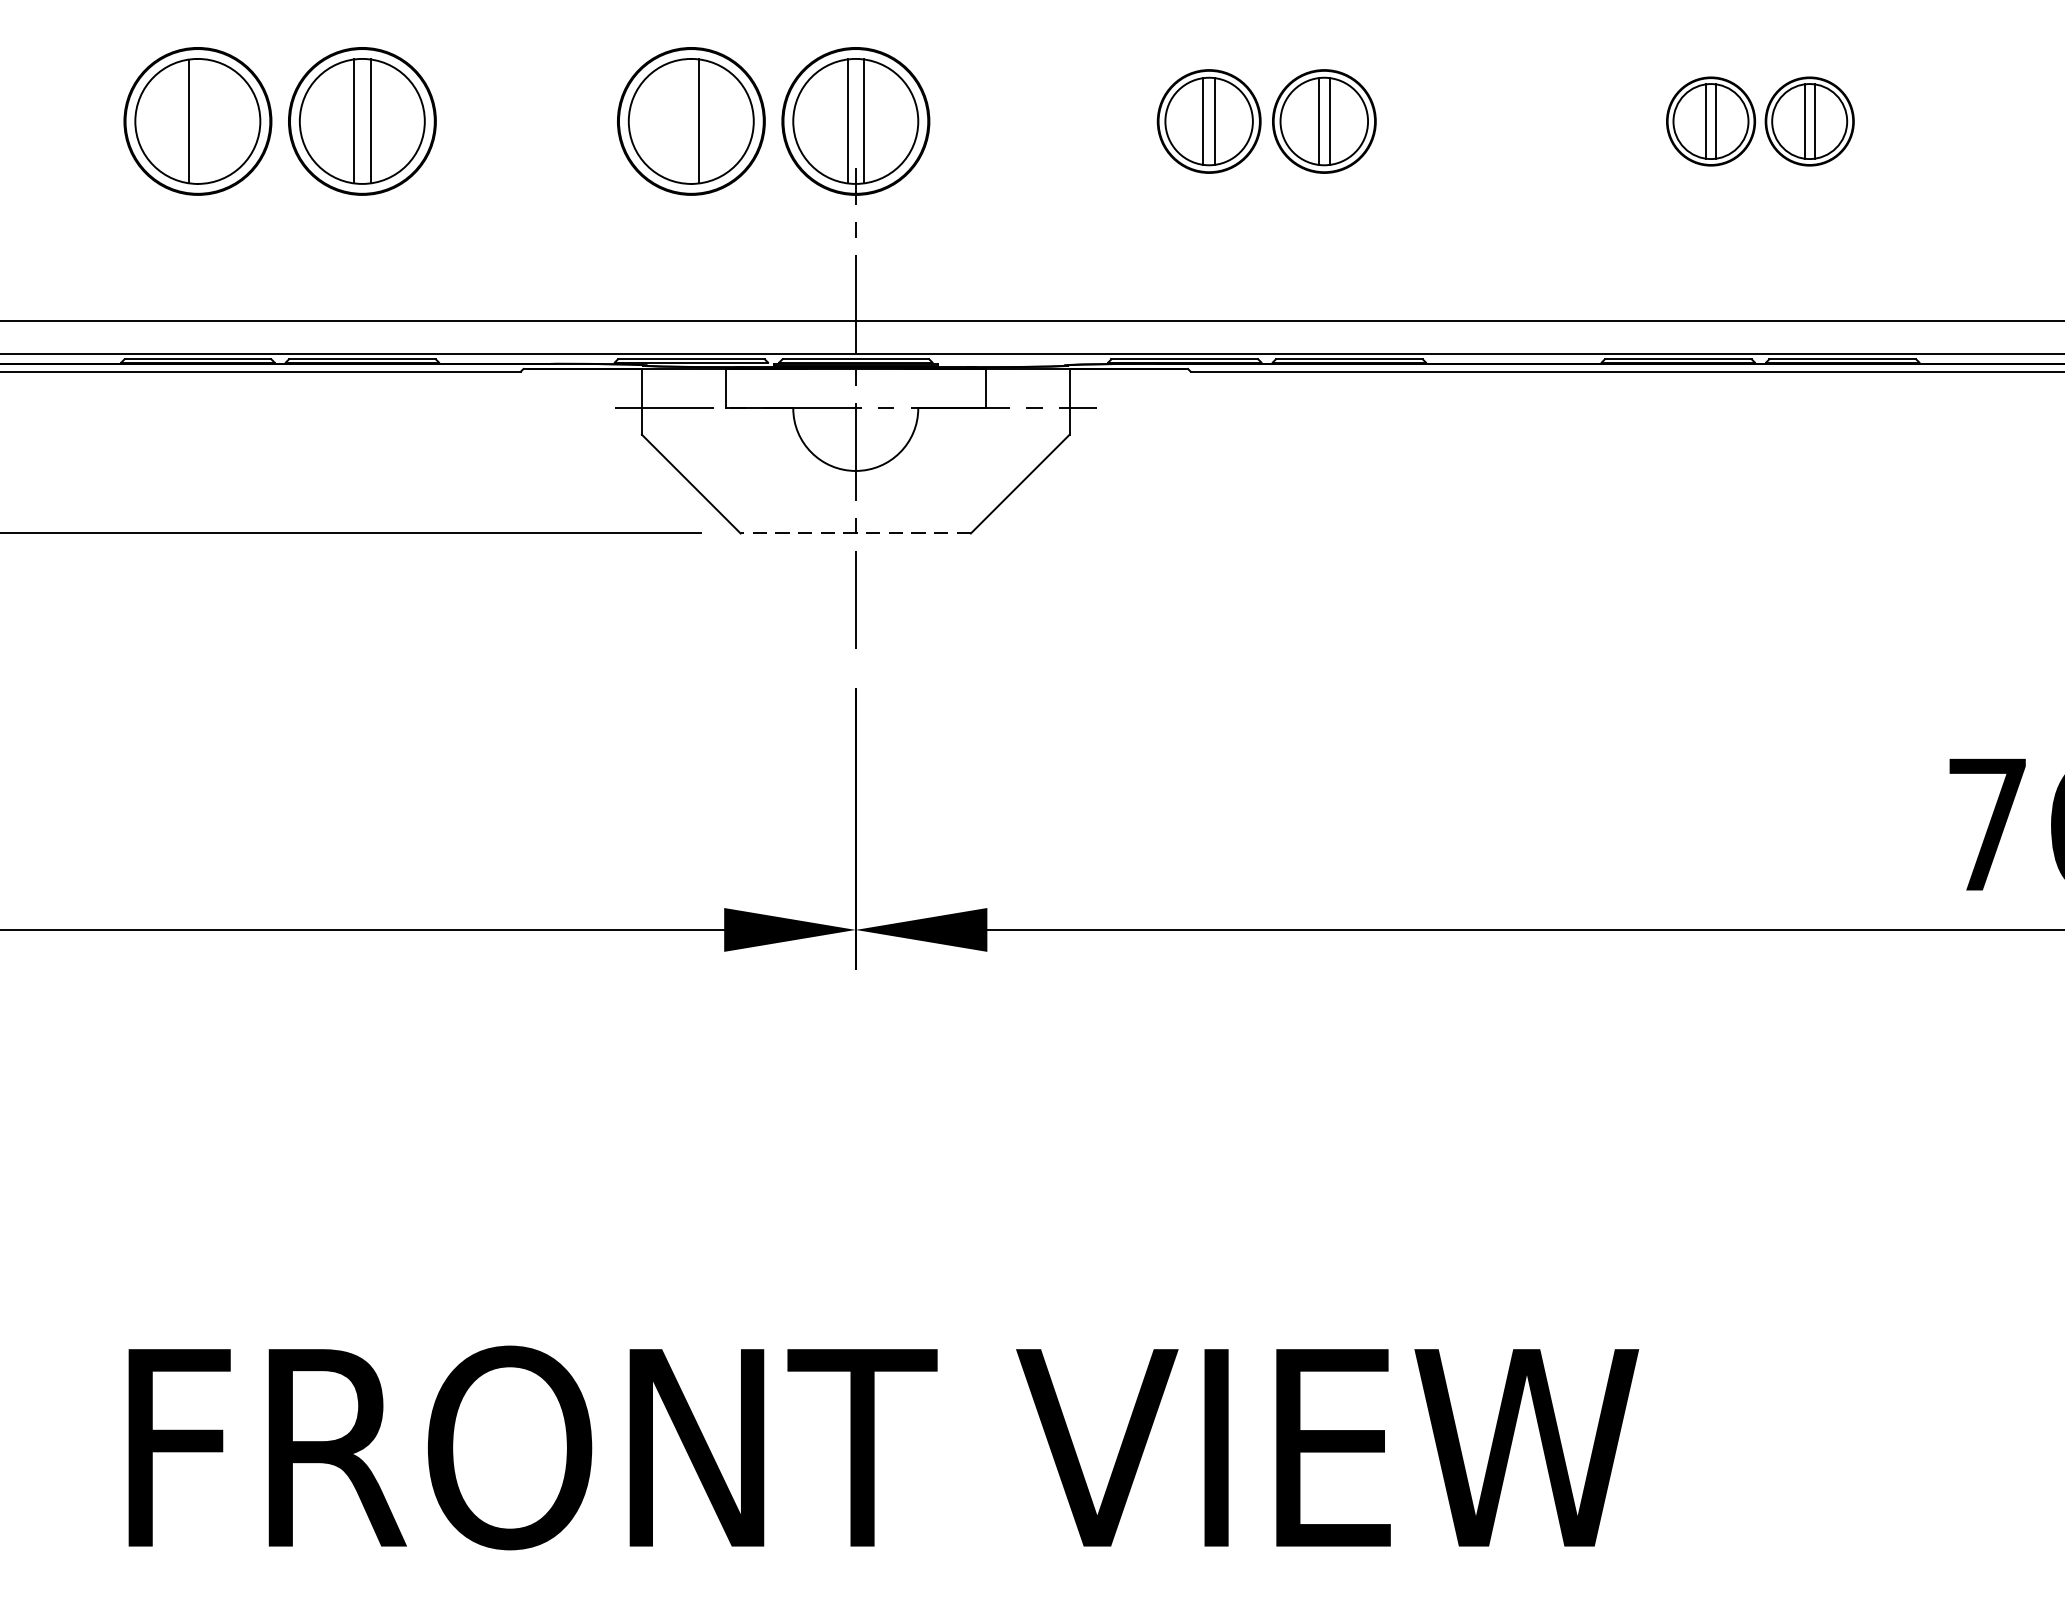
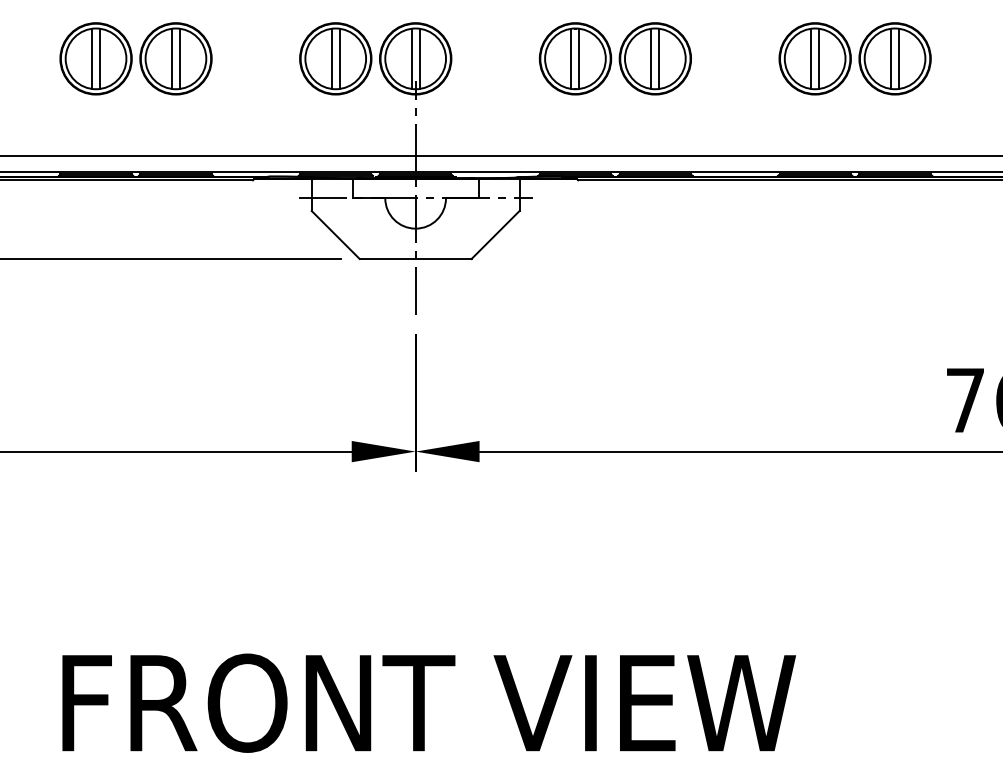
line: (204, 120) -> (99, 58), added
line: (682, 120) -> (331, 58), added
part: (1265, 120) -> (614, 58), size x1.43
part: (1759, 120) -> (854, 58), size x1.67
line: (855, 534) -> (415, 259), dashed -> solid

